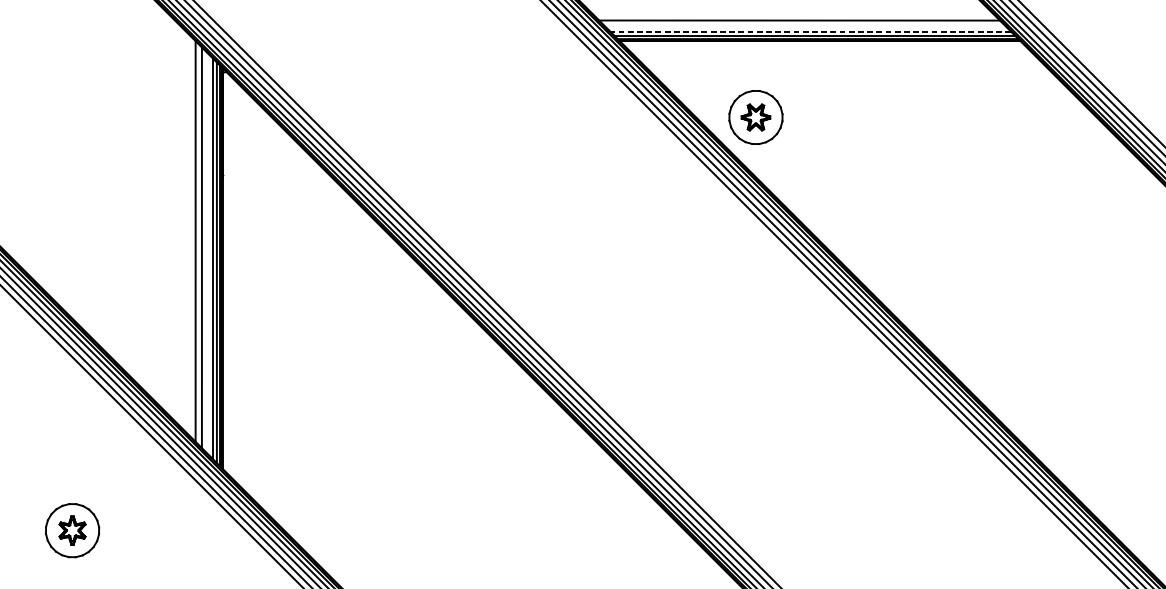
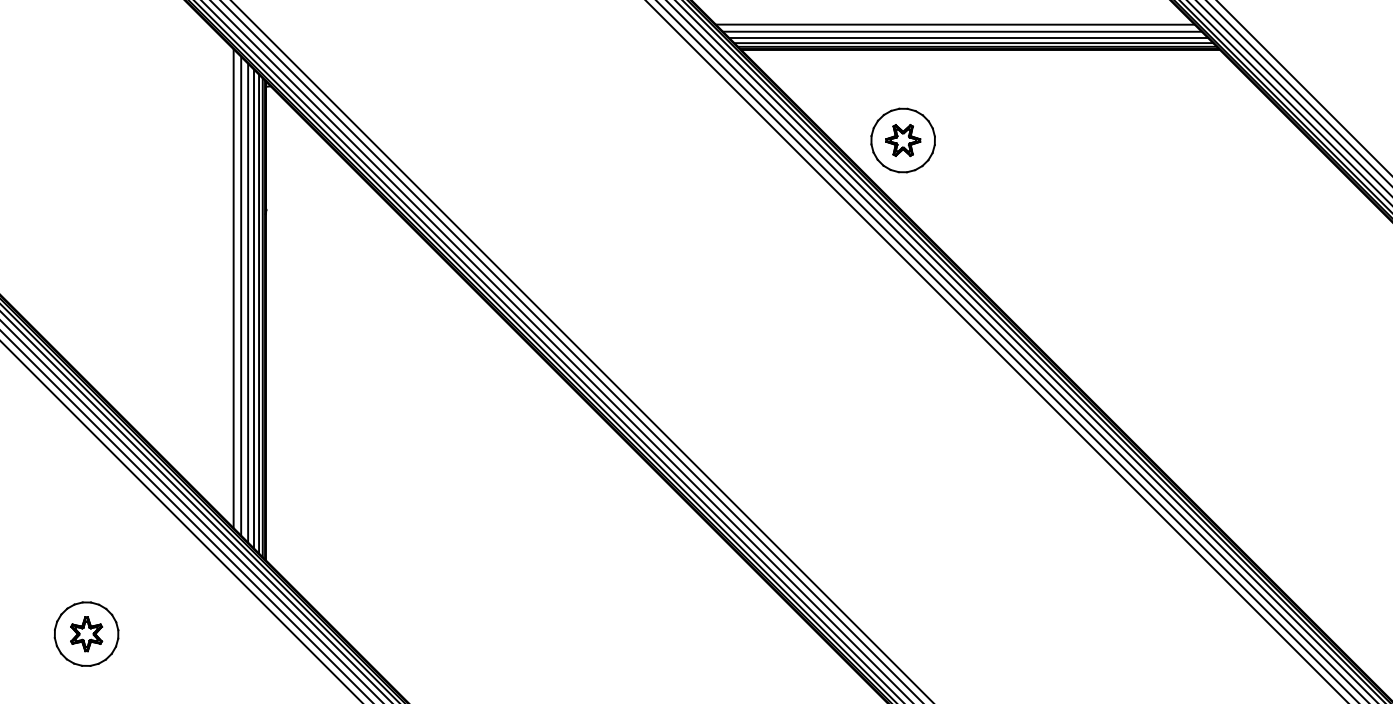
line: (804, 26) -> (961, 31), added
line: (810, 32) -> (968, 38), dashed -> solid
line: (208, 253) -> (248, 302), added

